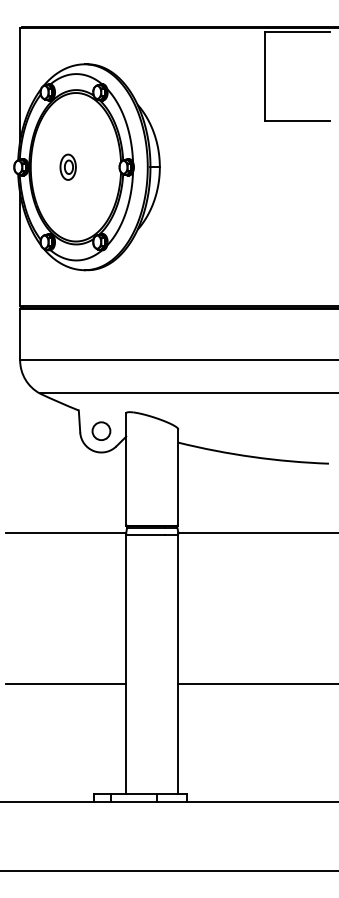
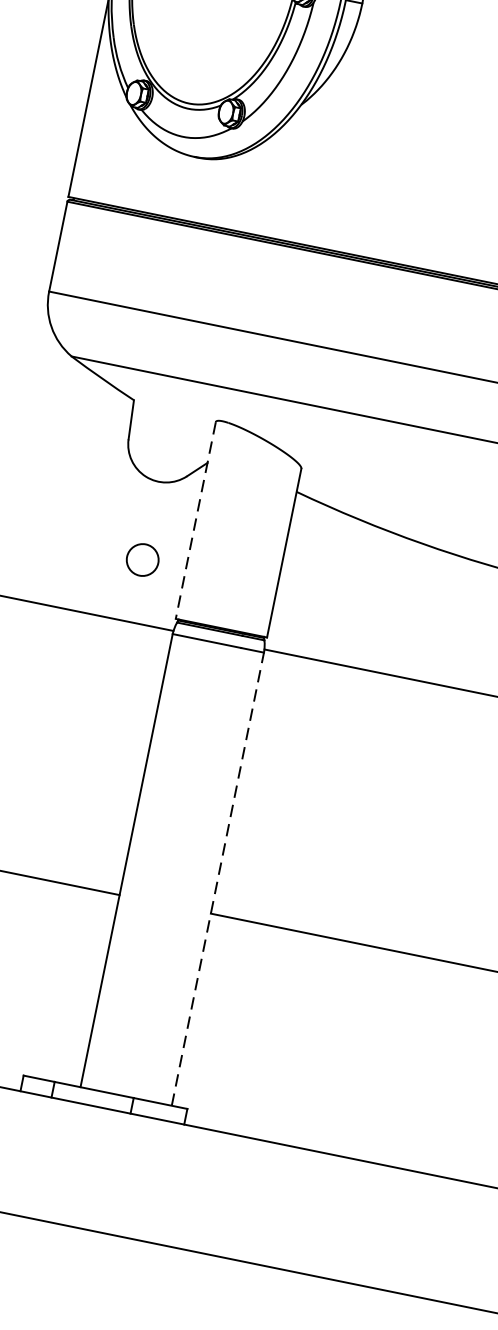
circle: (101, 430) -> (143, 558), moved
line: (126, 470) -> (196, 522), solid -> dashed
line: (178, 663) -> (218, 878), solid -> dashed

